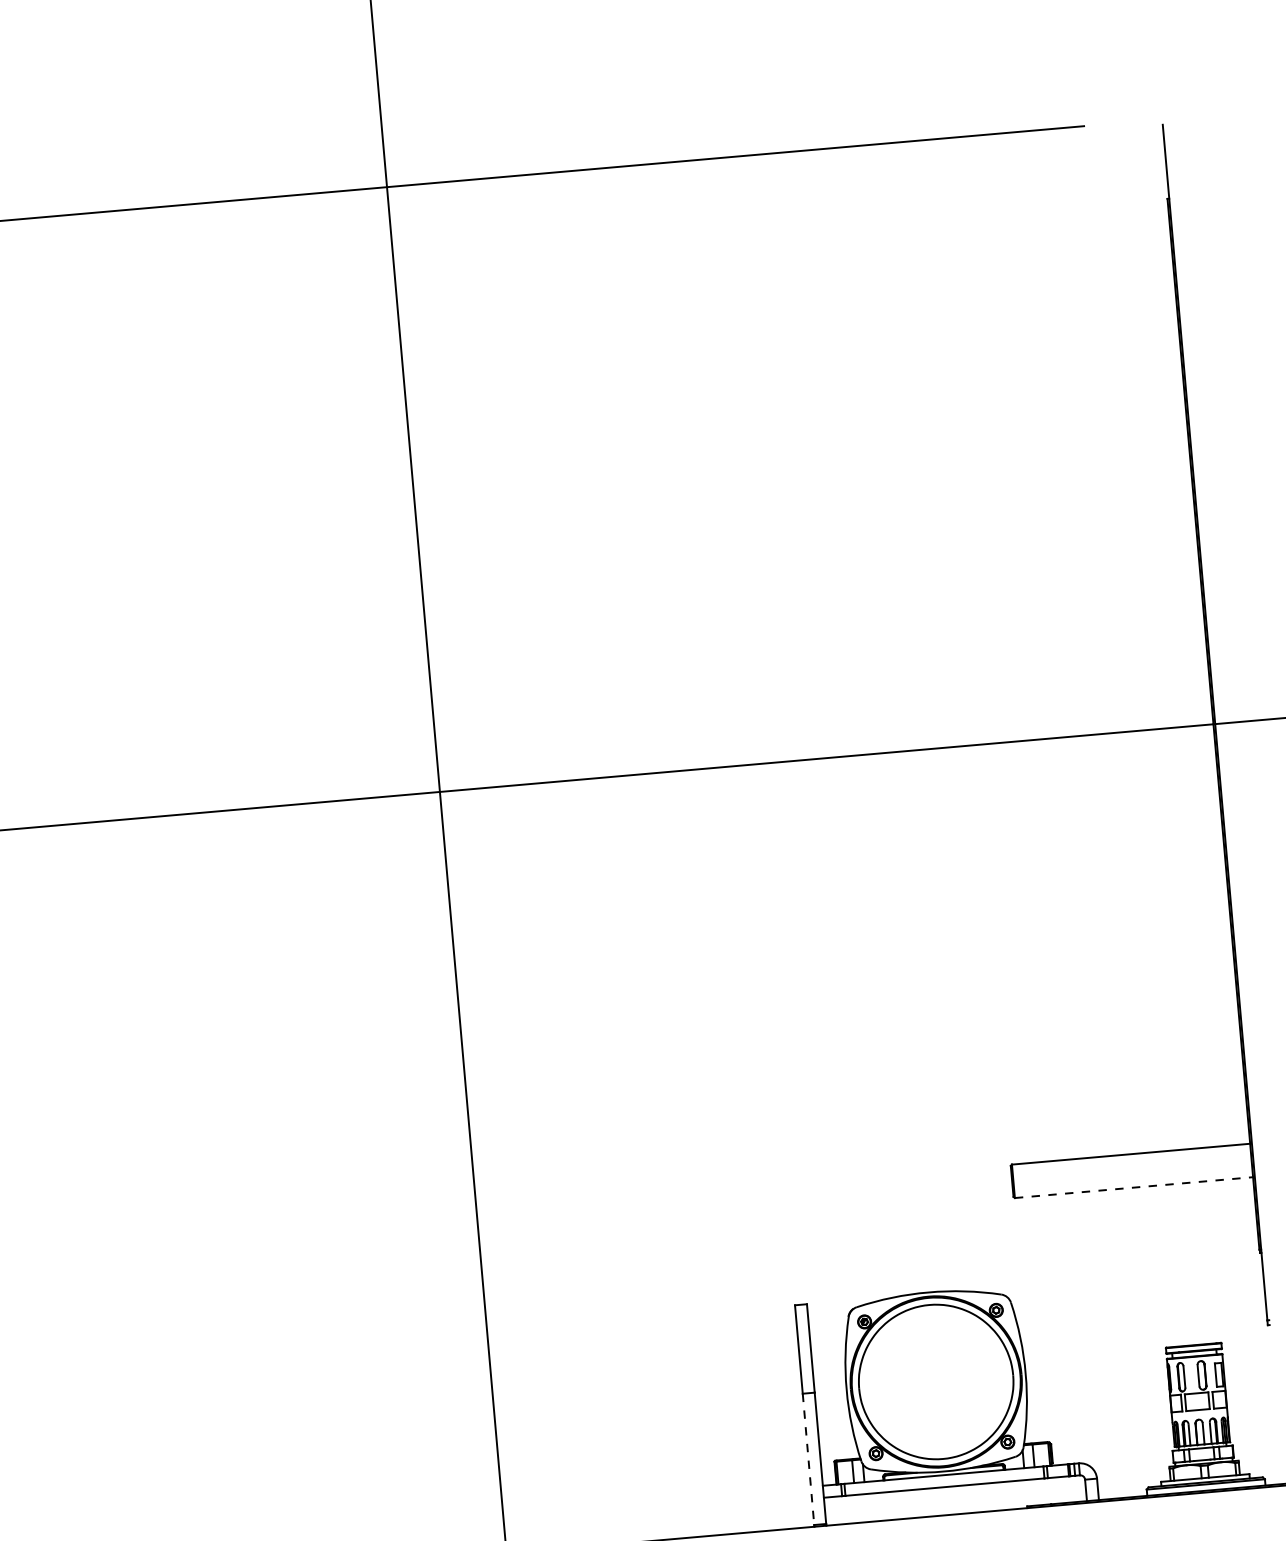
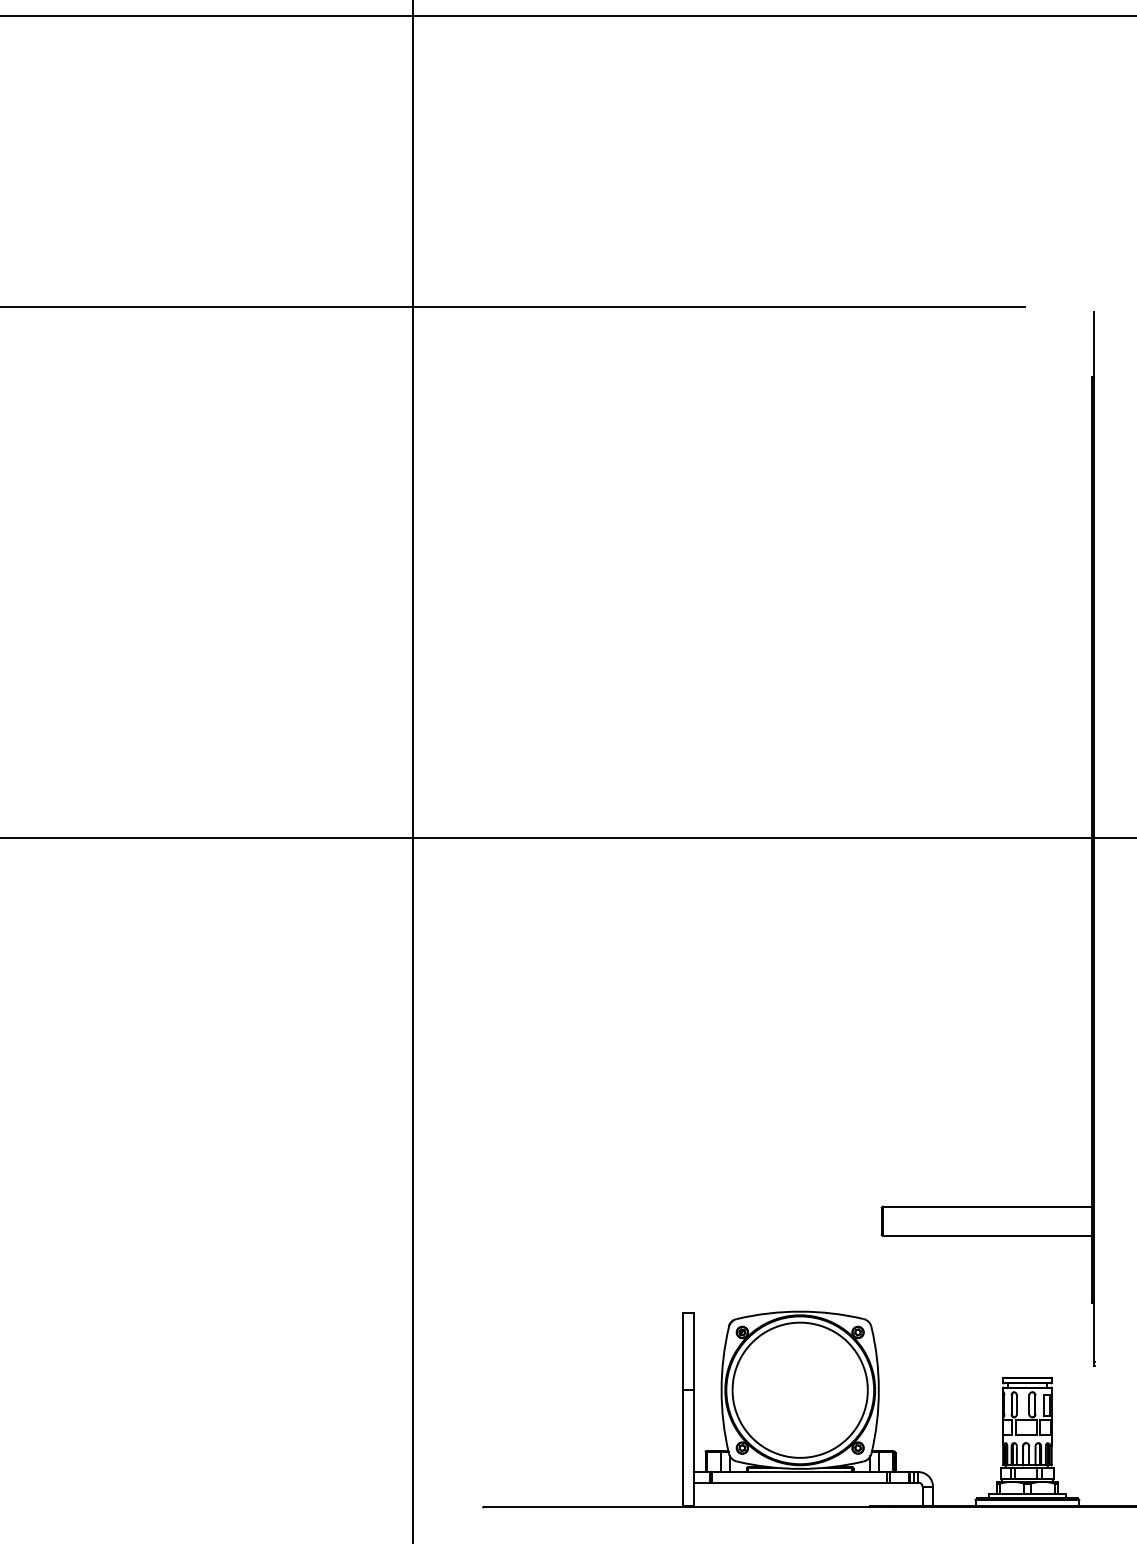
line: (1134, 1187) -> (987, 1235), dashed -> solid
line: (808, 1458) -> (683, 1447), dashed -> solid

